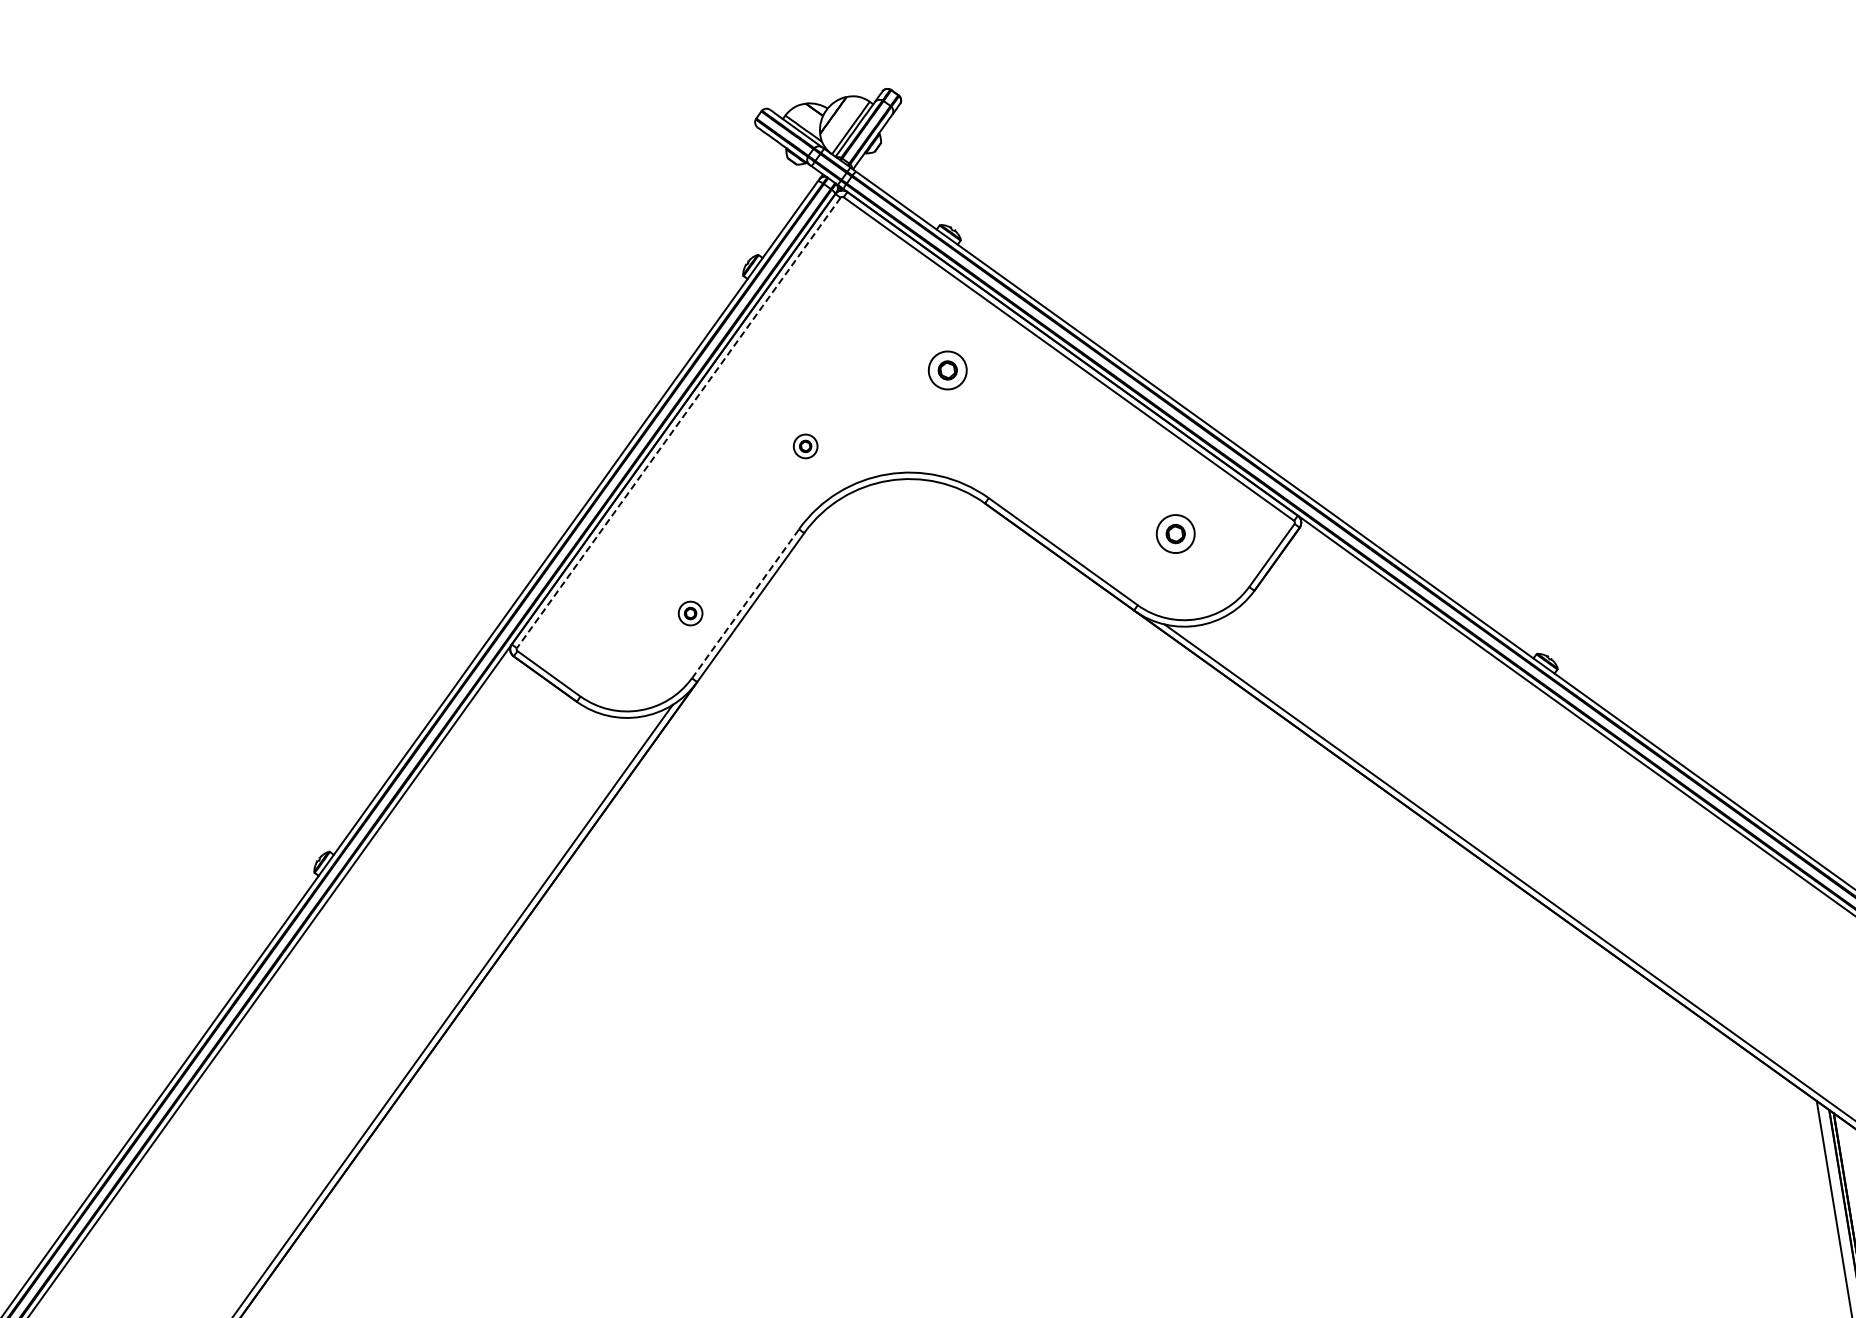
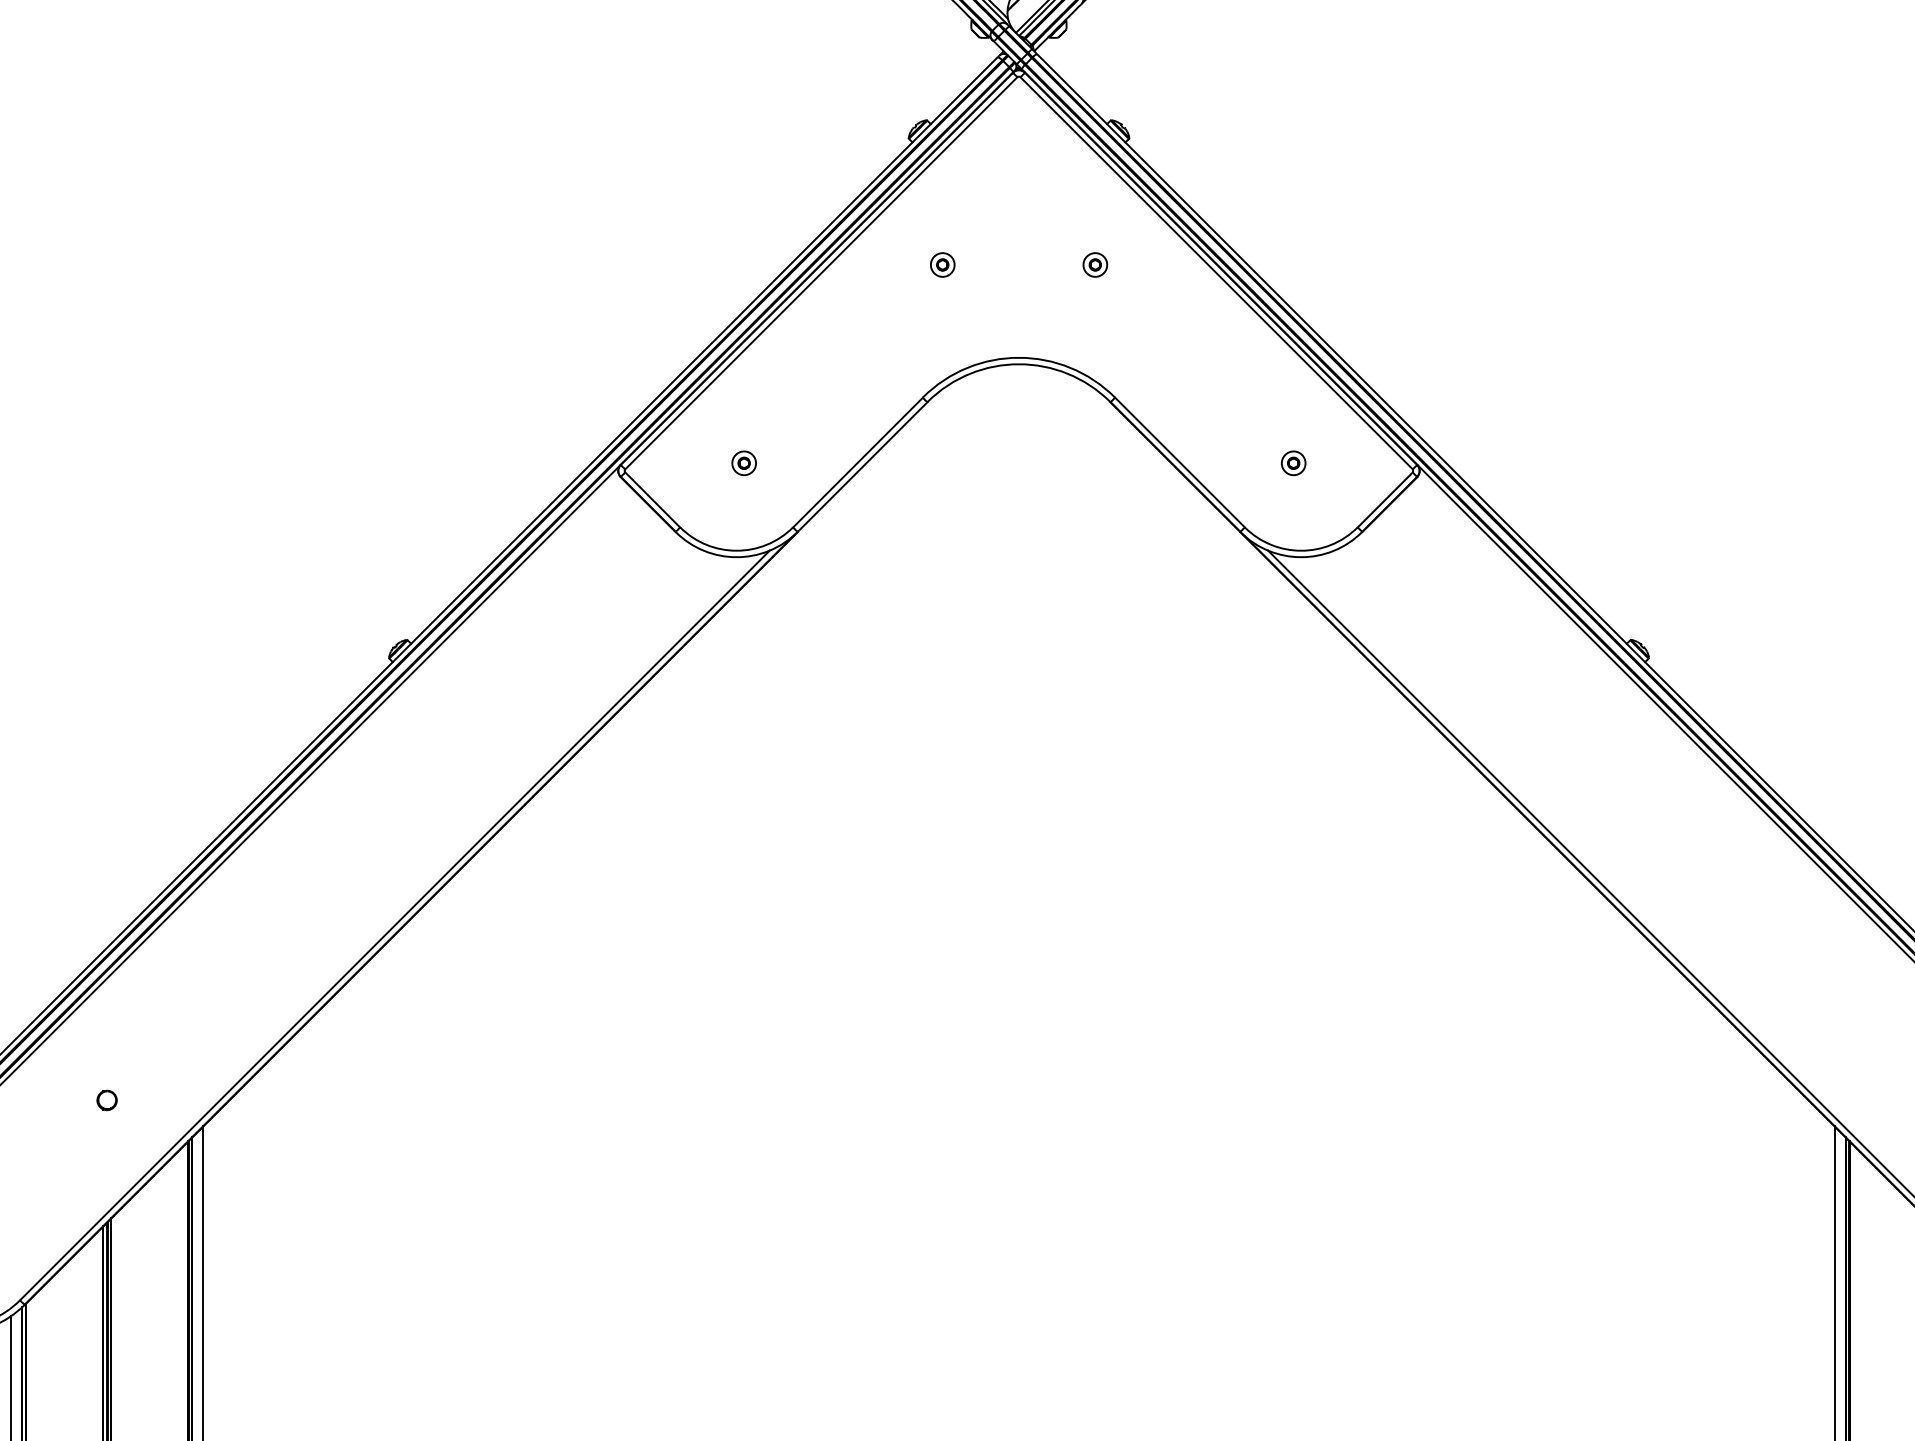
part: (947, 369) -> (1095, 264), size x0.62
line: (678, 423) -> (821, 273), dashed -> solid
part: (805, 445) -> (942, 264), moved
part: (1175, 534) -> (1293, 463), size x0.62
line: (746, 603) -> (858, 462), dashed -> solid
part: (689, 613) -> (743, 463), moved

